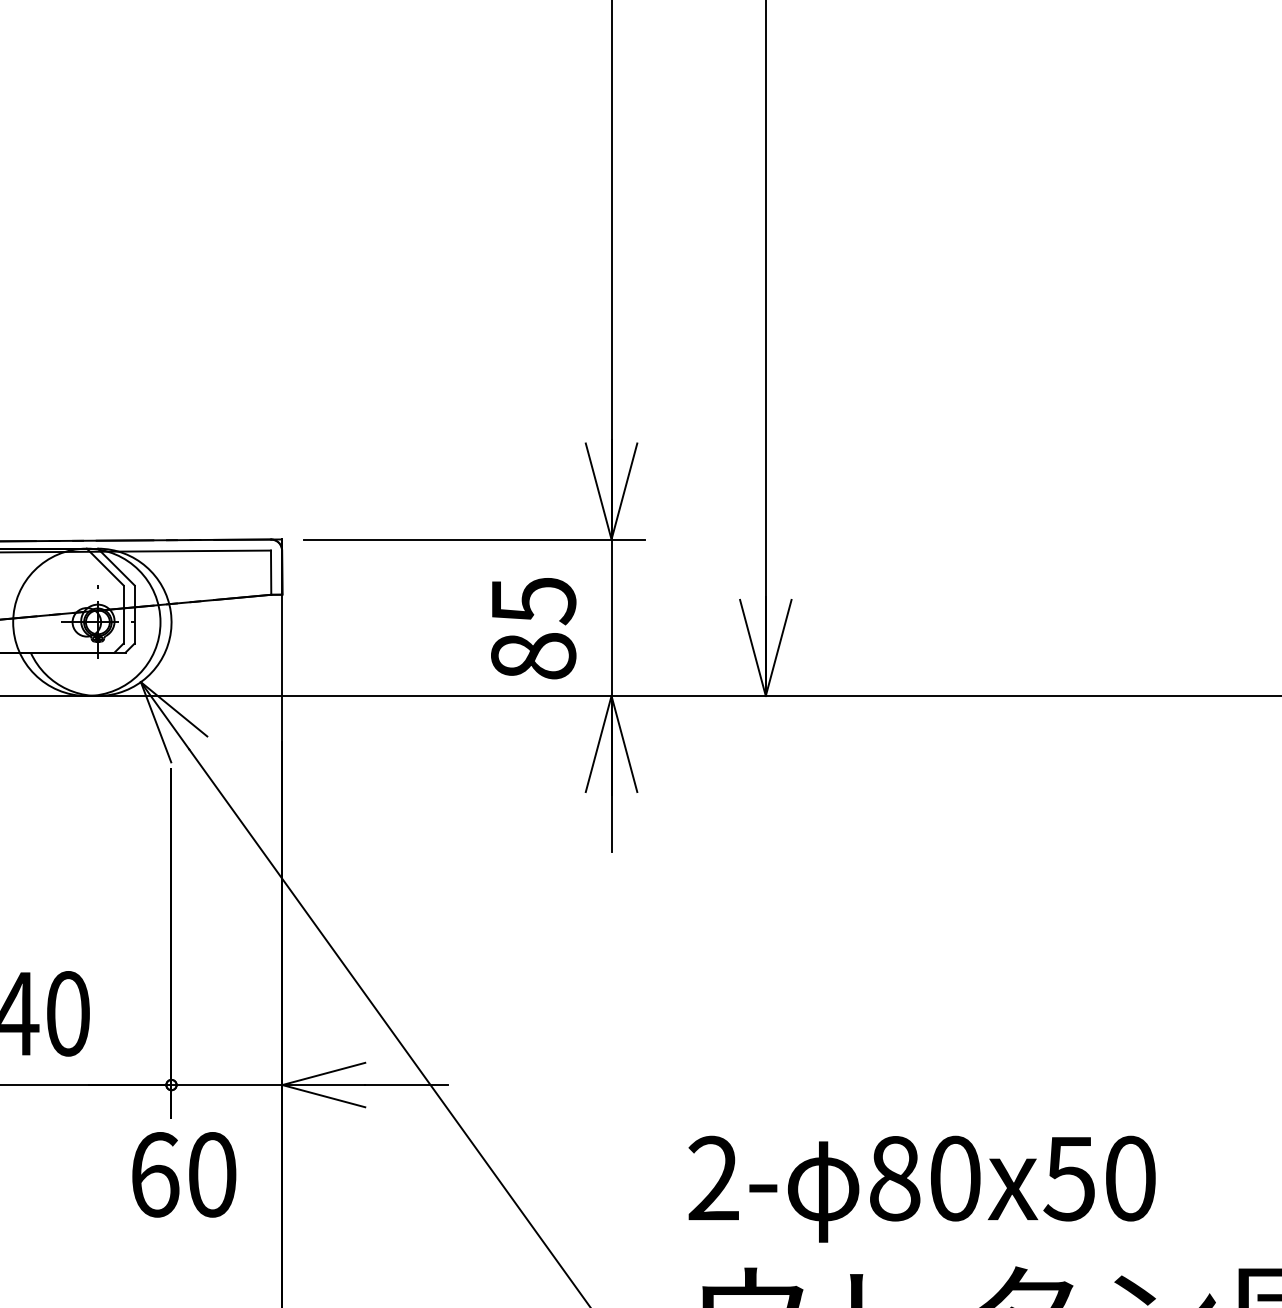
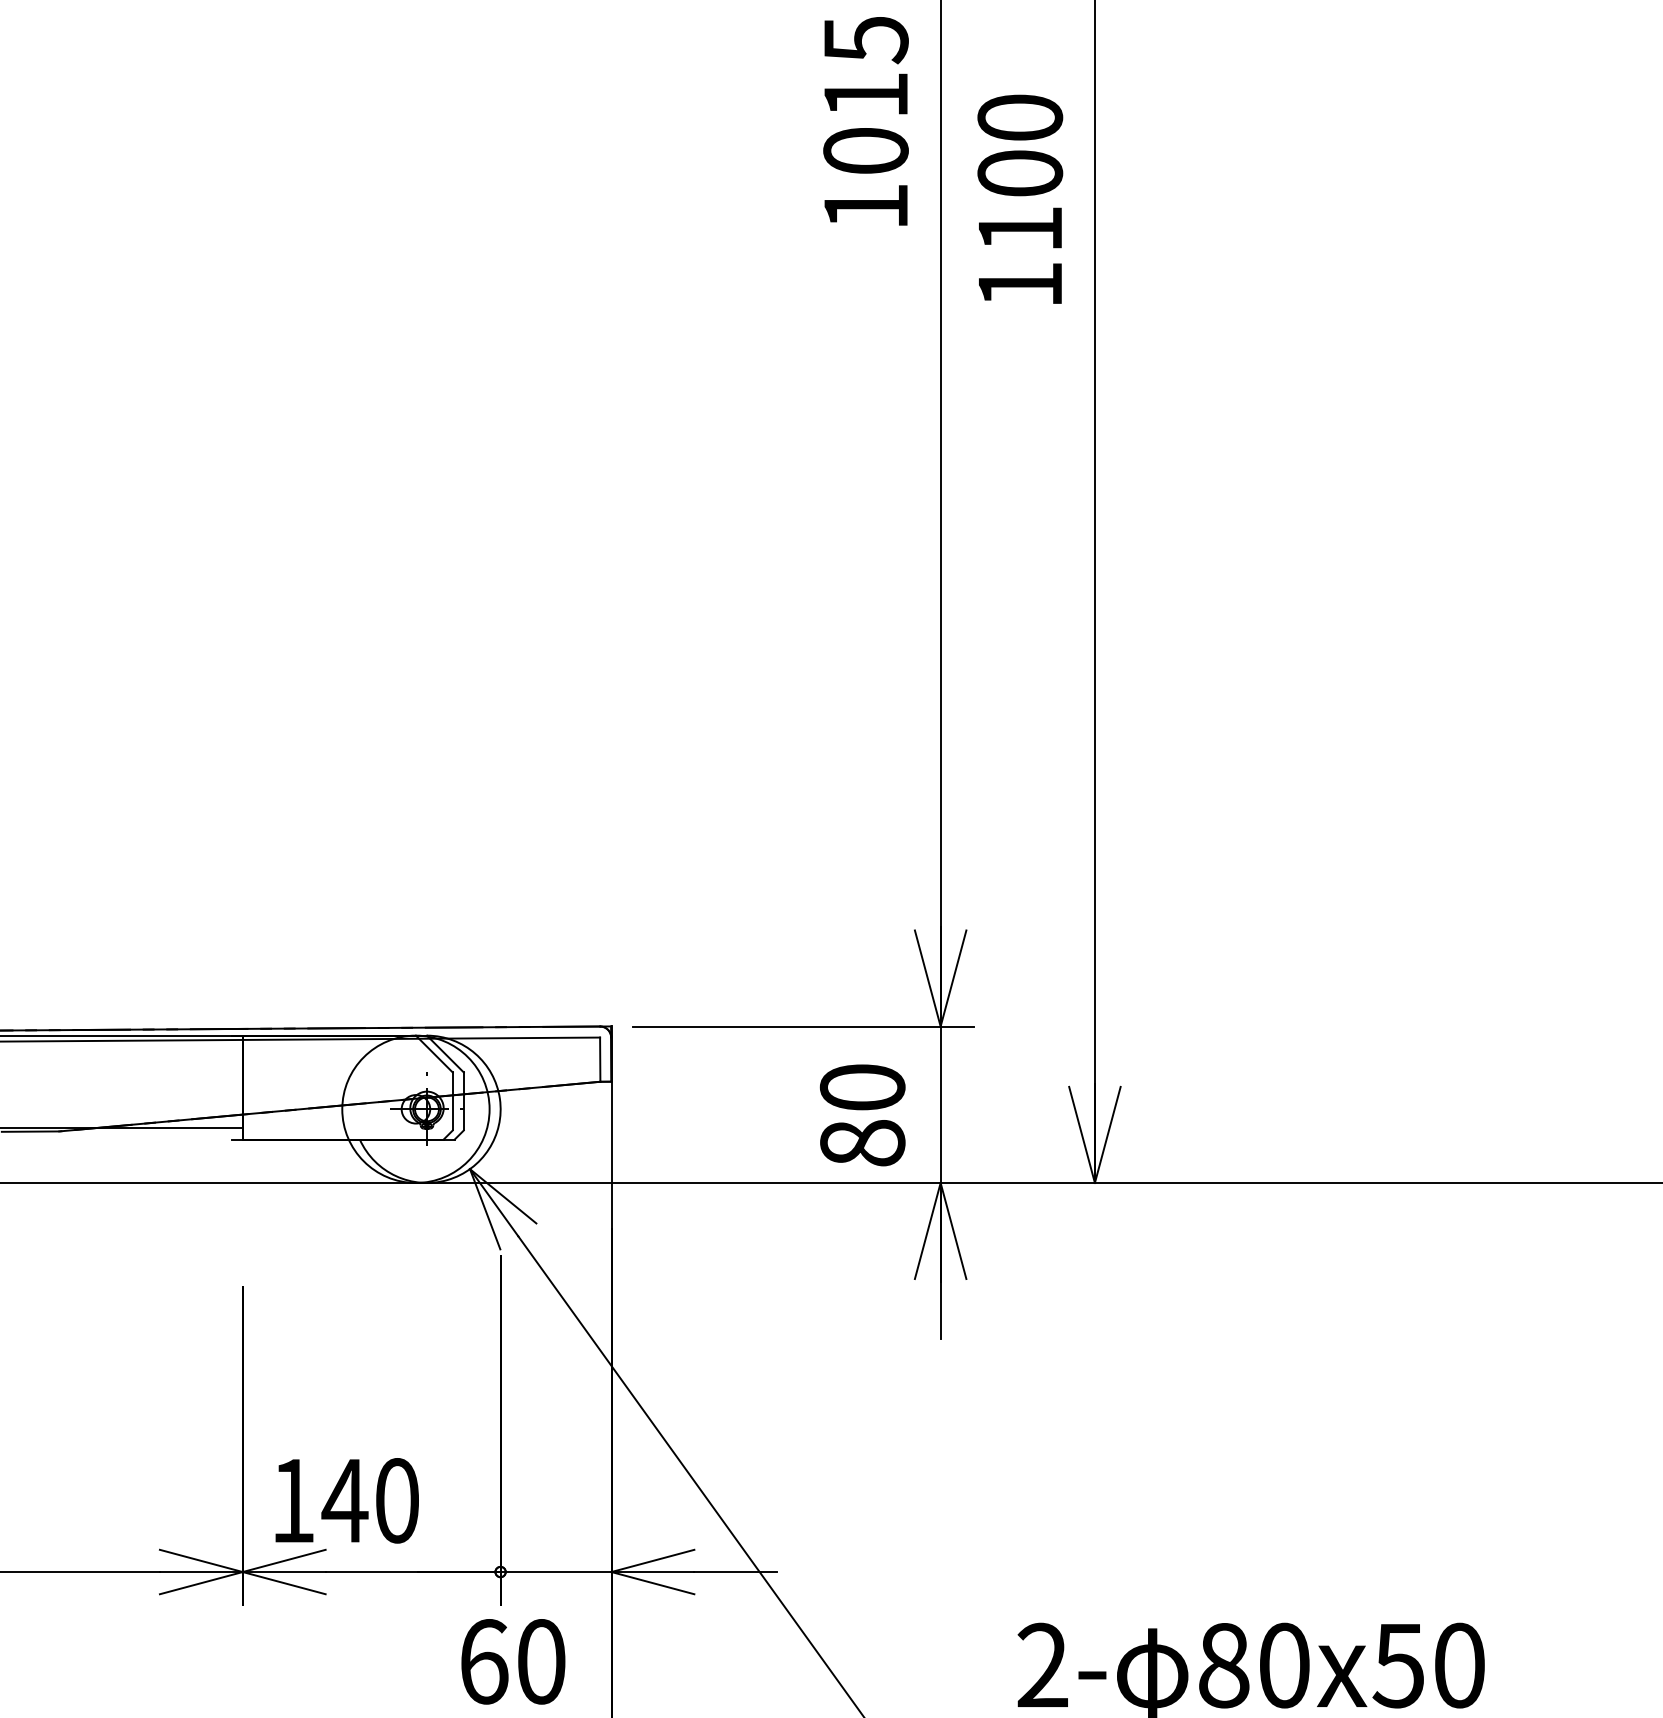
text: (533, 601) -> (862, 1088), 85 -> 80

